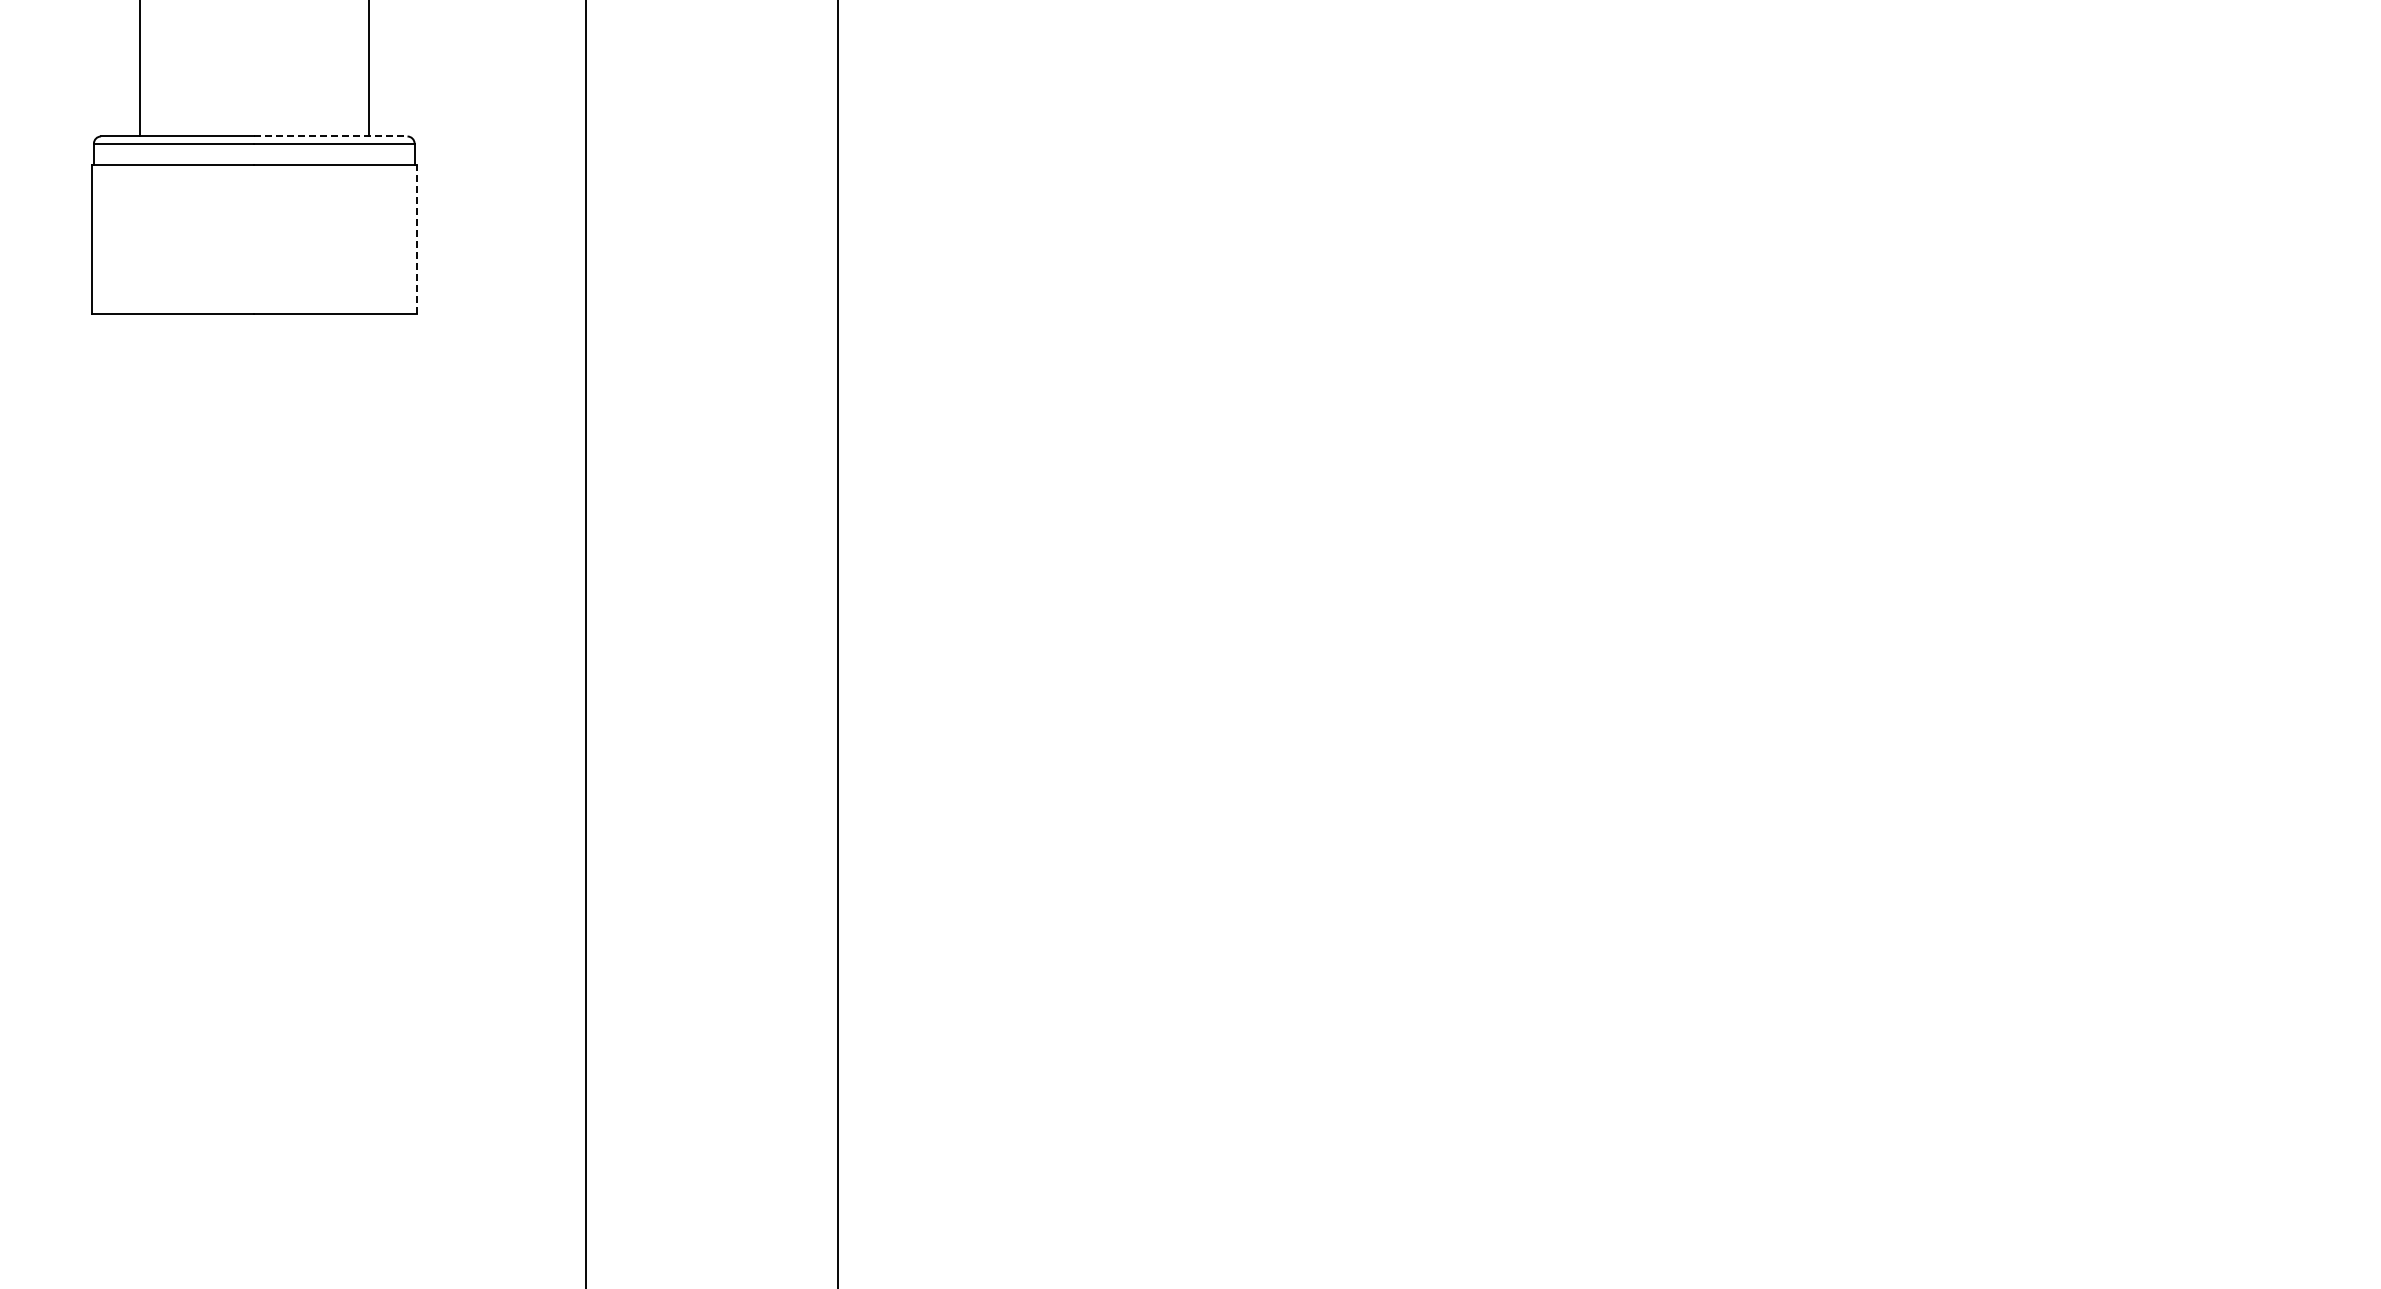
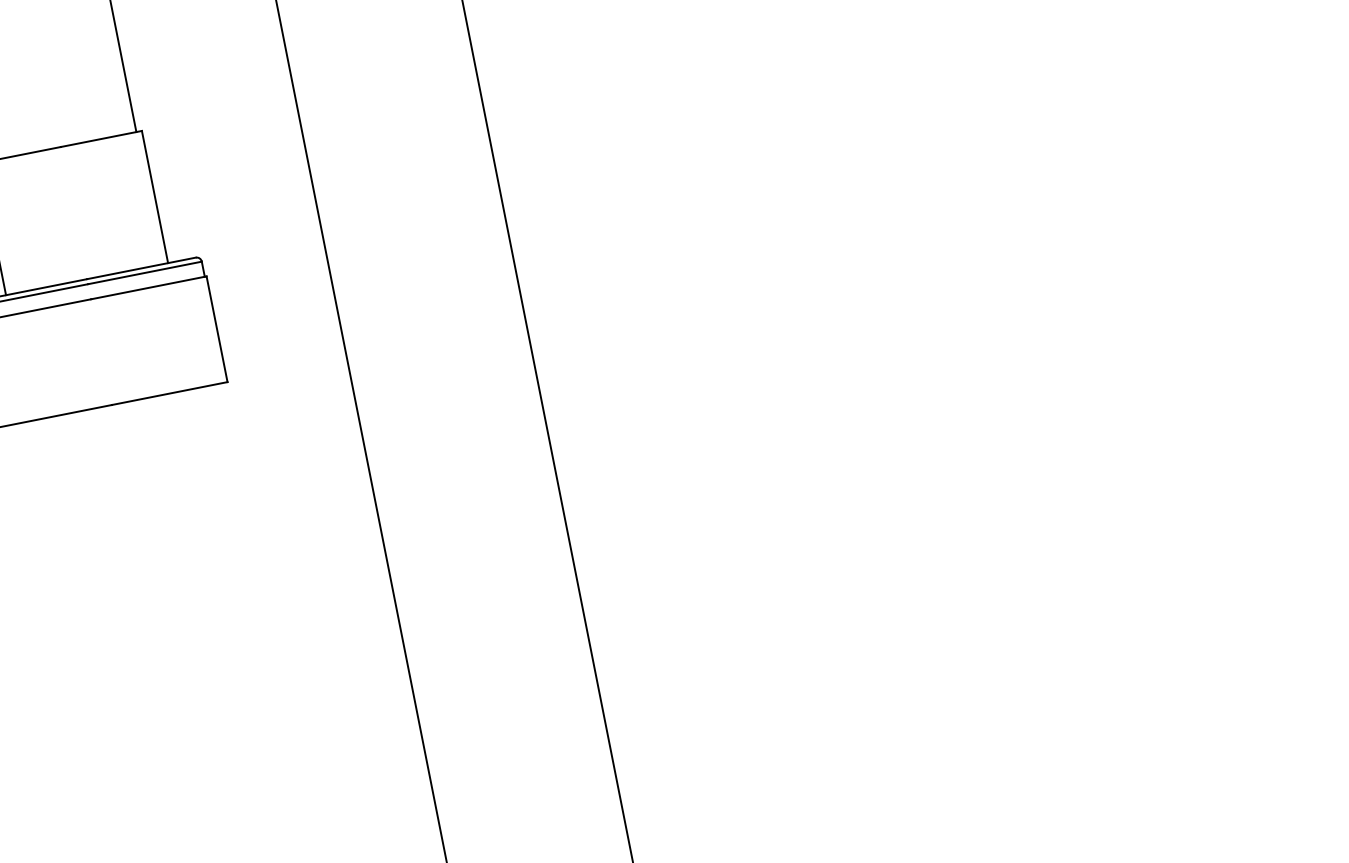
line: (330, 136) -> (141, 268), dashed -> solid
line: (417, 238) -> (217, 328), dashed -> solid

